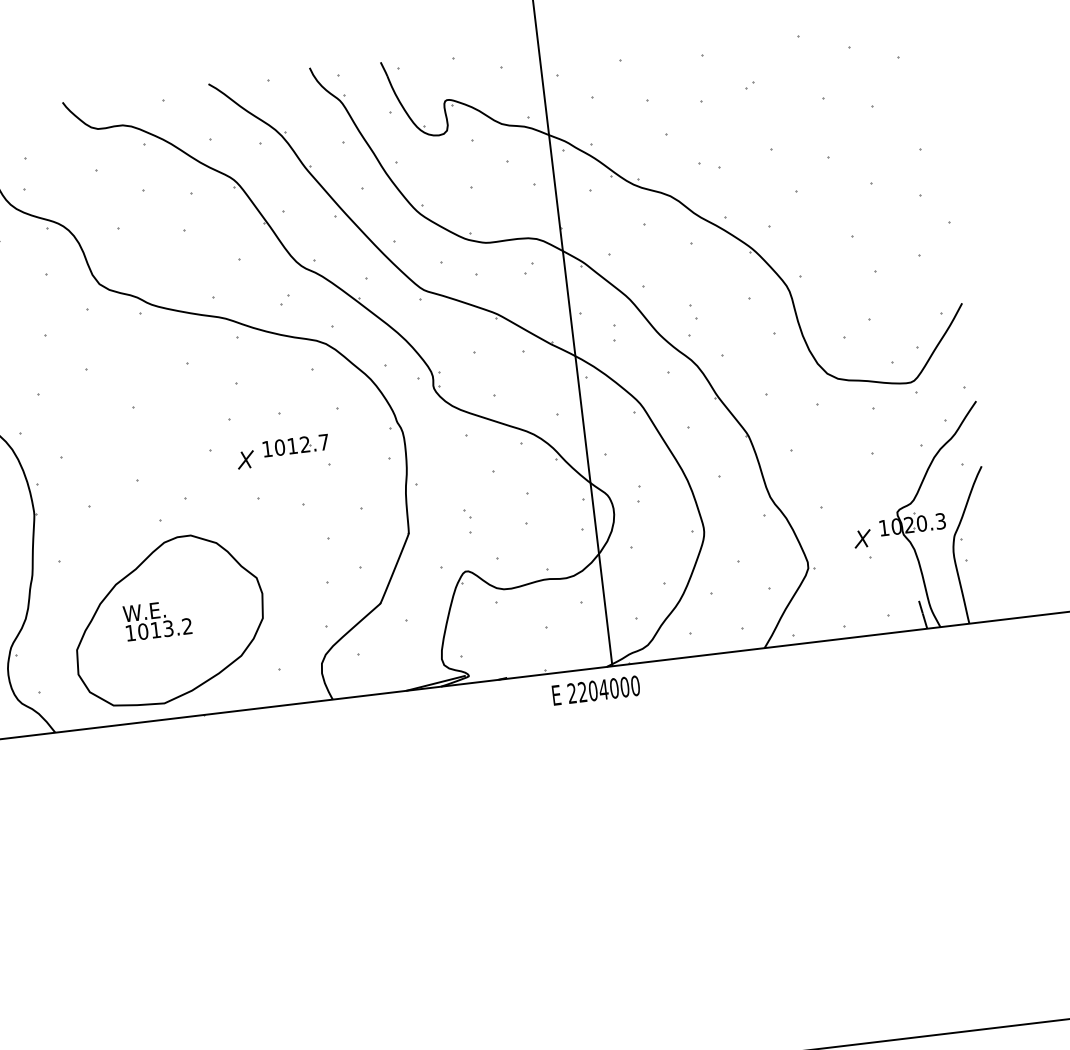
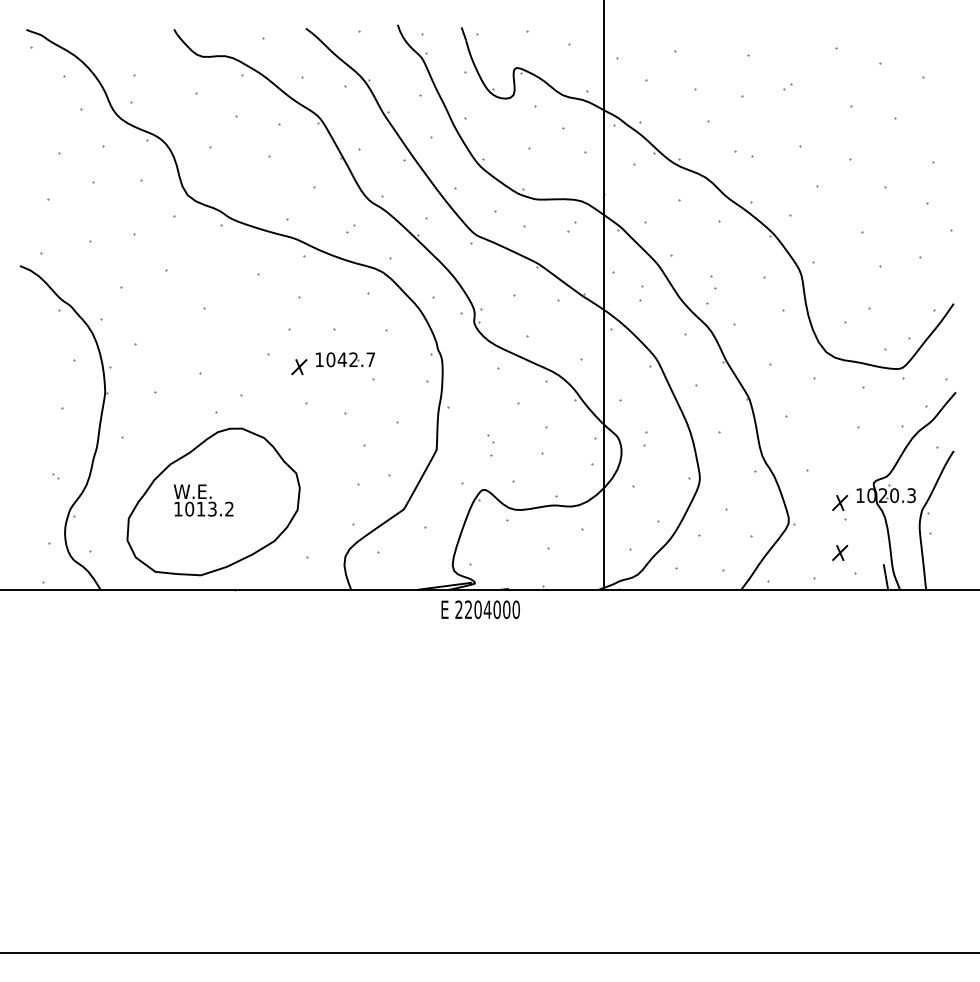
text: (292, 445) -> (342, 359), 1012.7 -> 1042.7
part: (869, 593) -> (840, 552), added
text: (595, 690) -> (480, 609), moved

